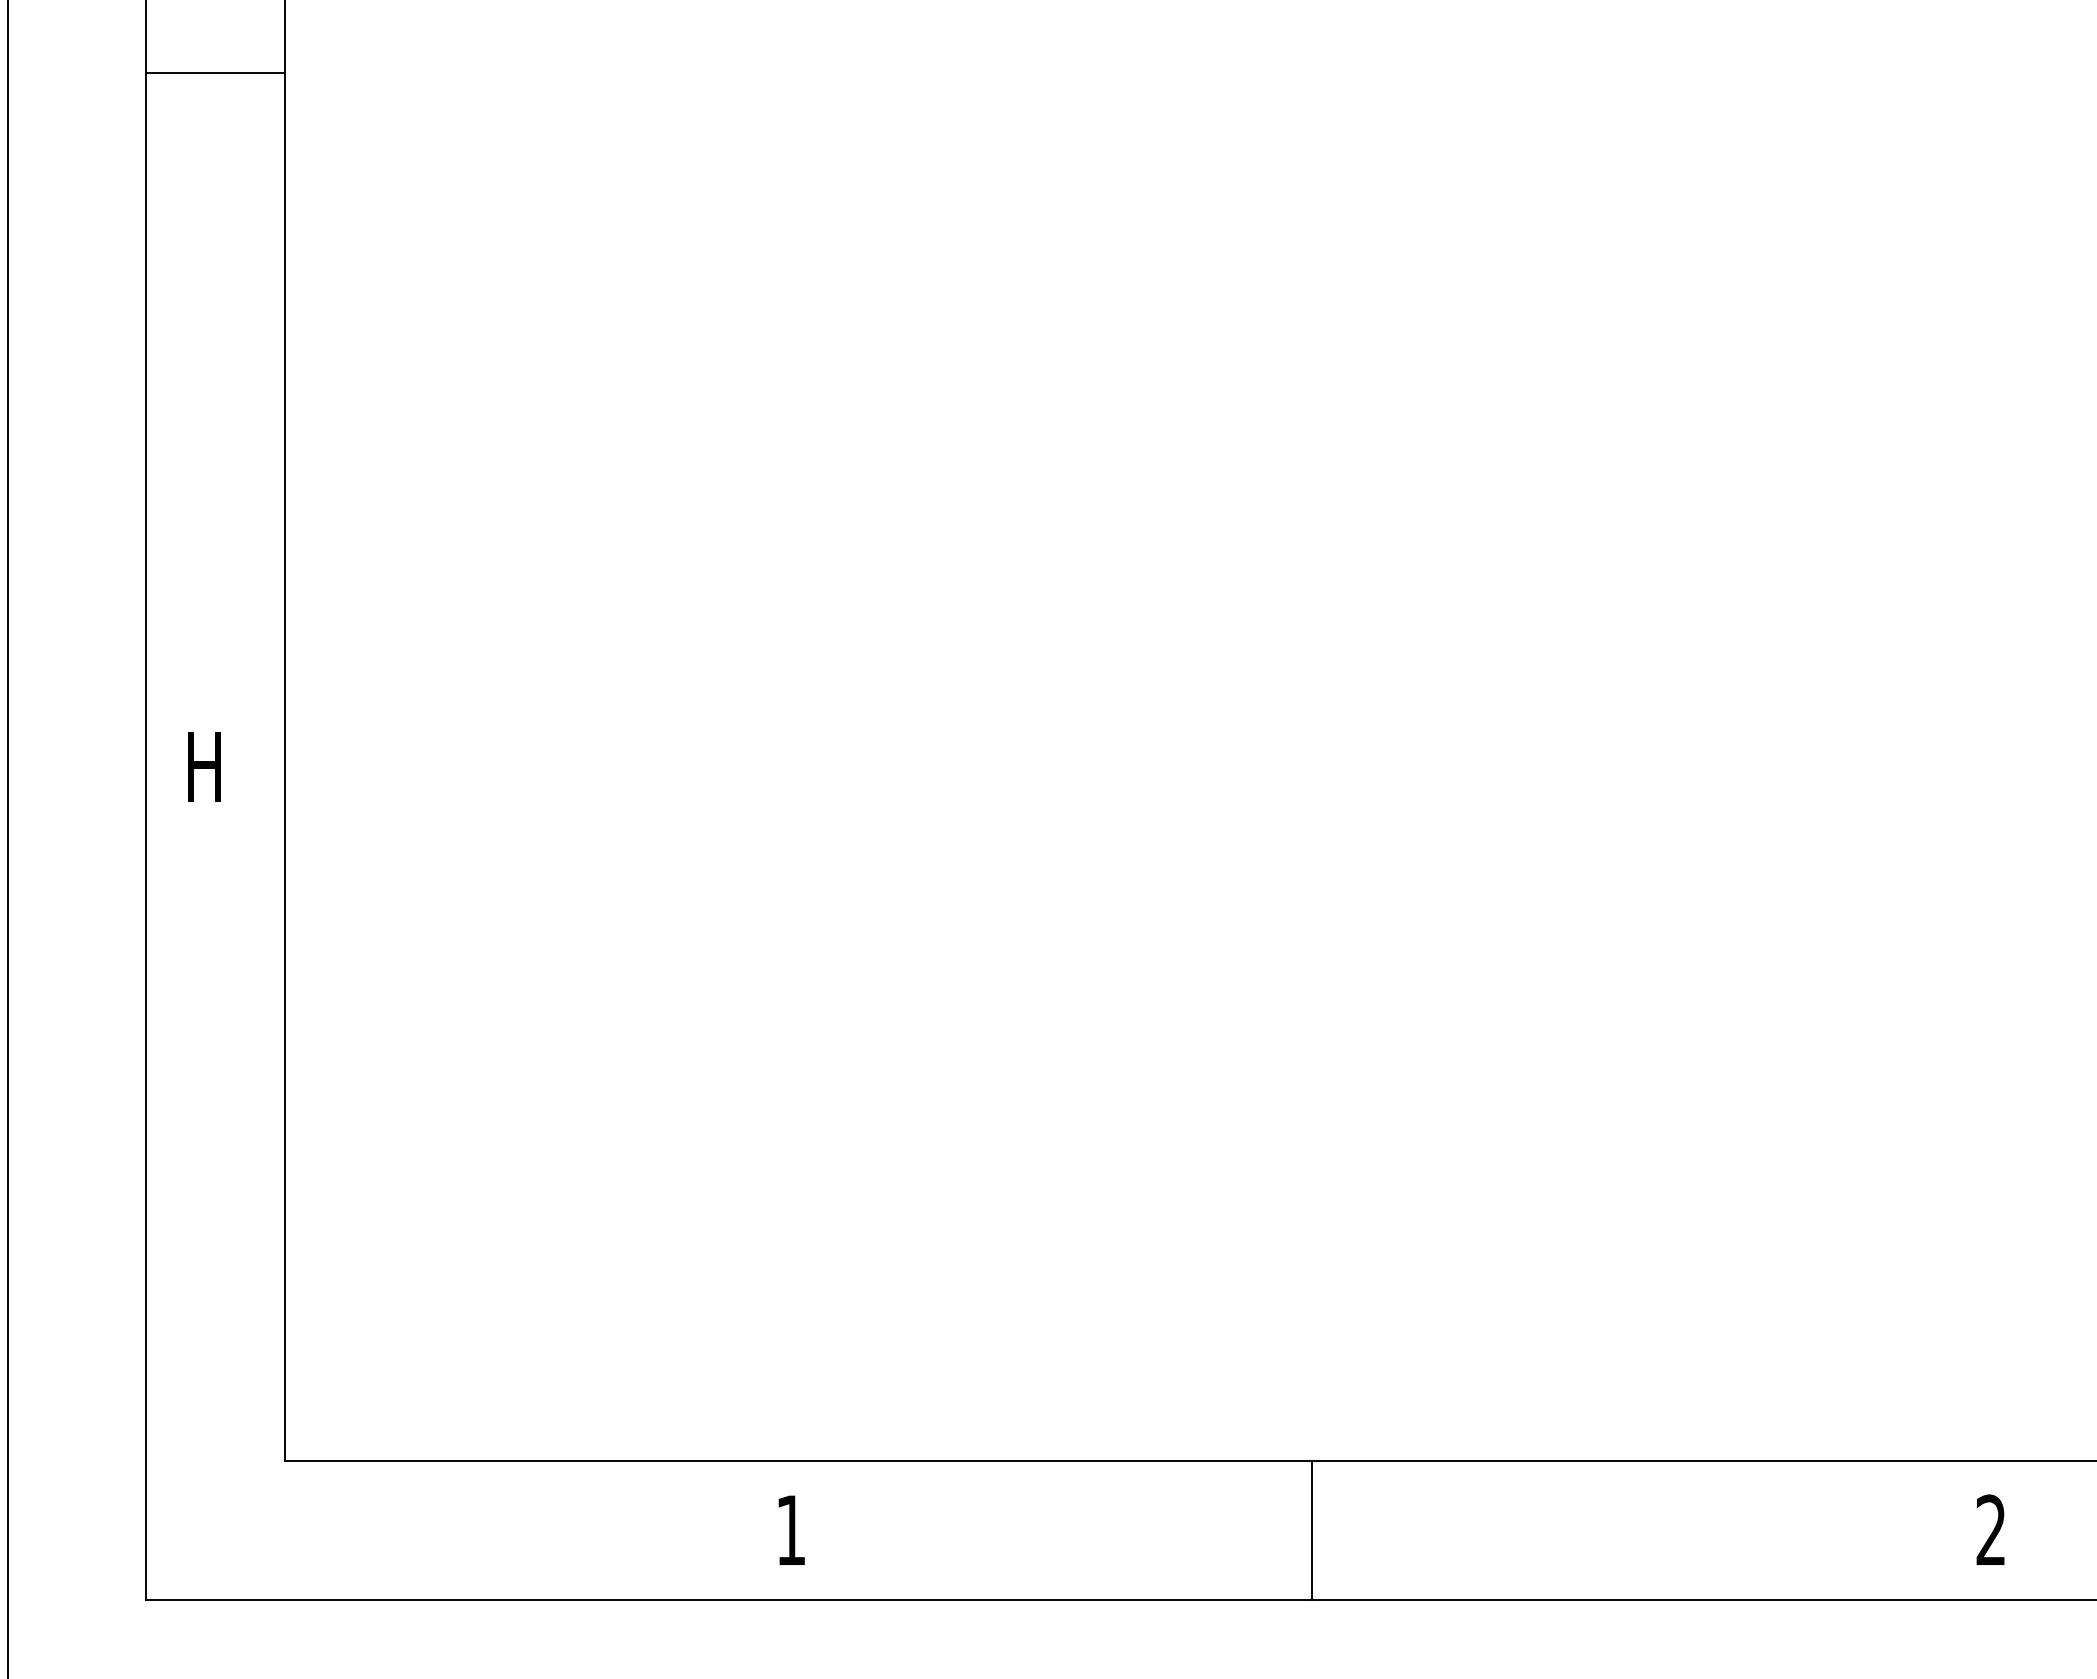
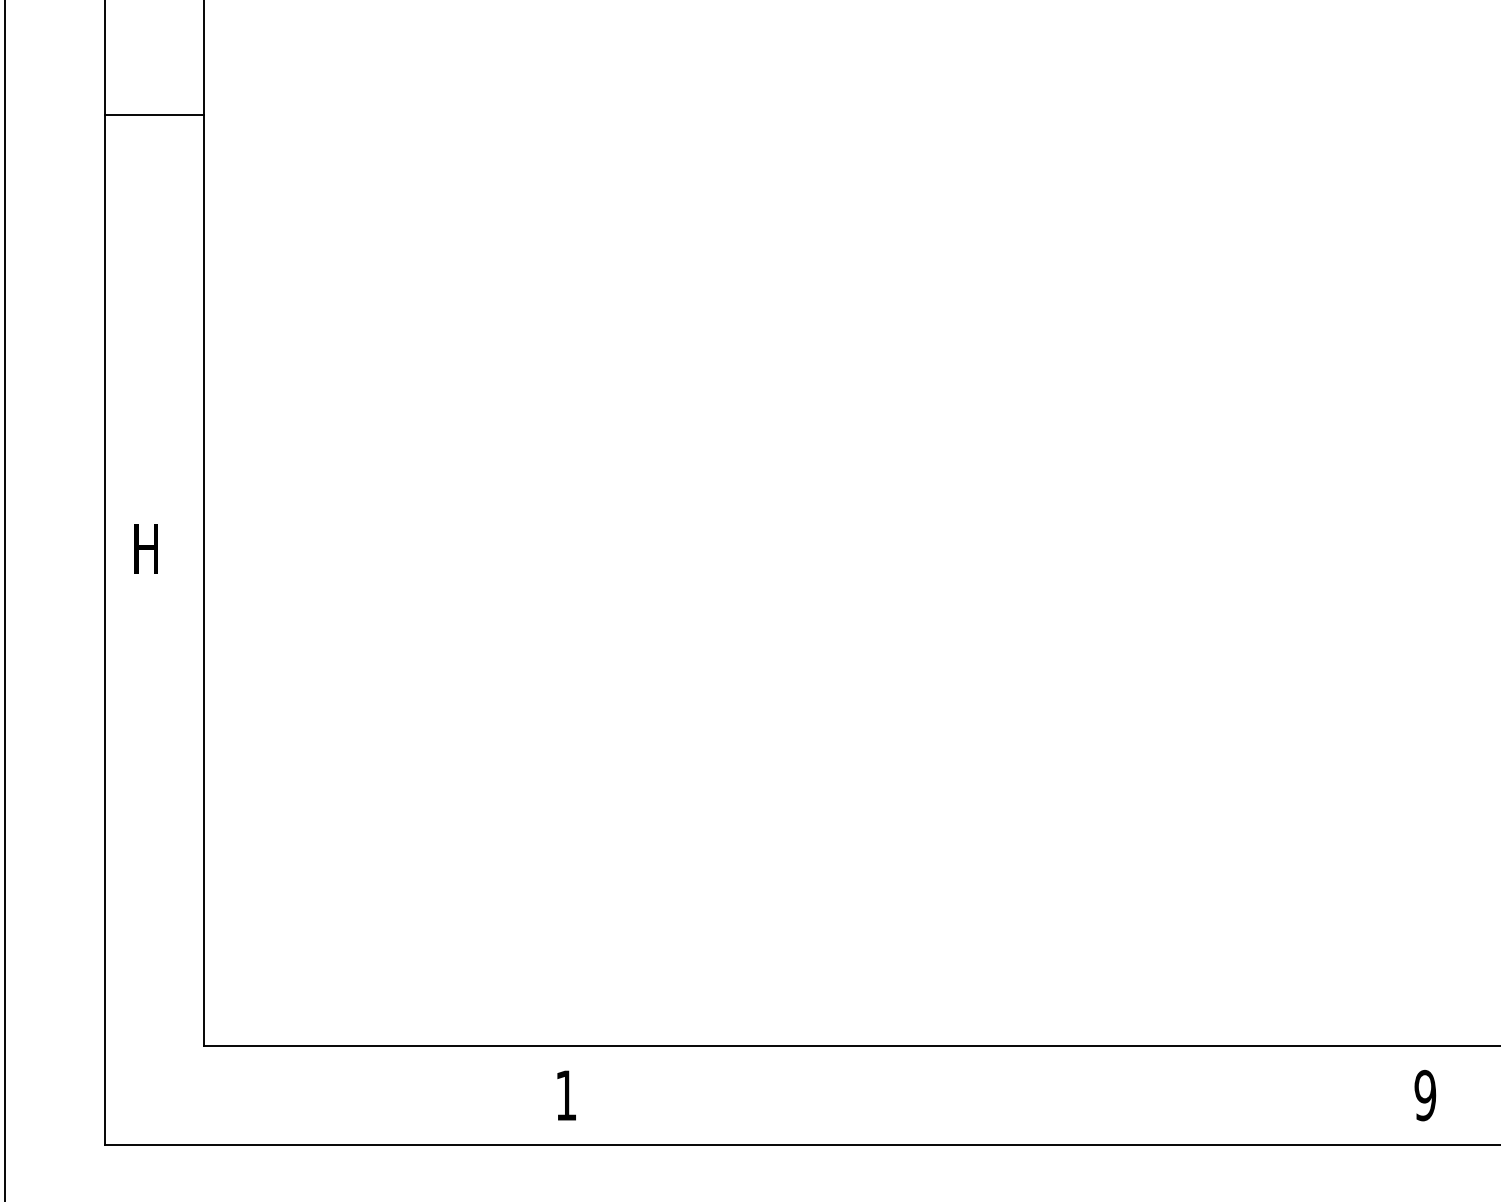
line: (215, 73) -> (154, 114), moved
line: (1312, 1529) -> (939, 1094), removed
text: (1991, 1530) -> (1425, 1095), 2 -> 9

